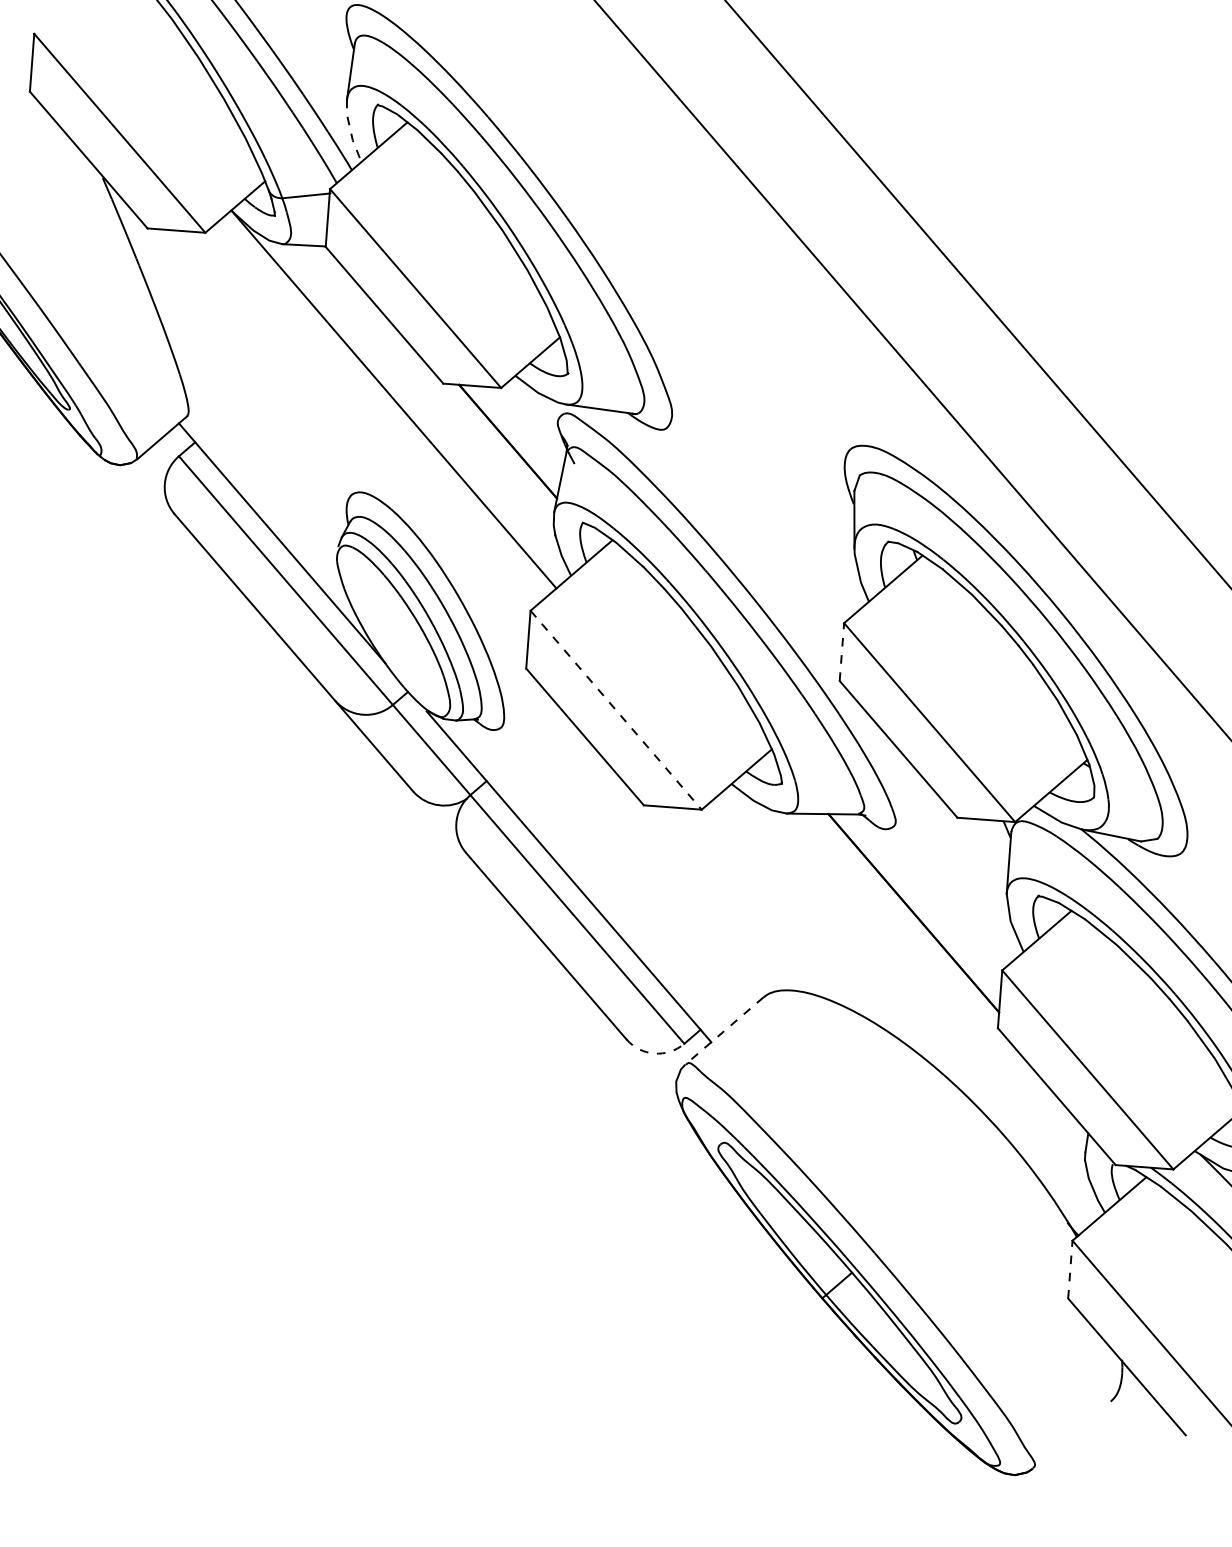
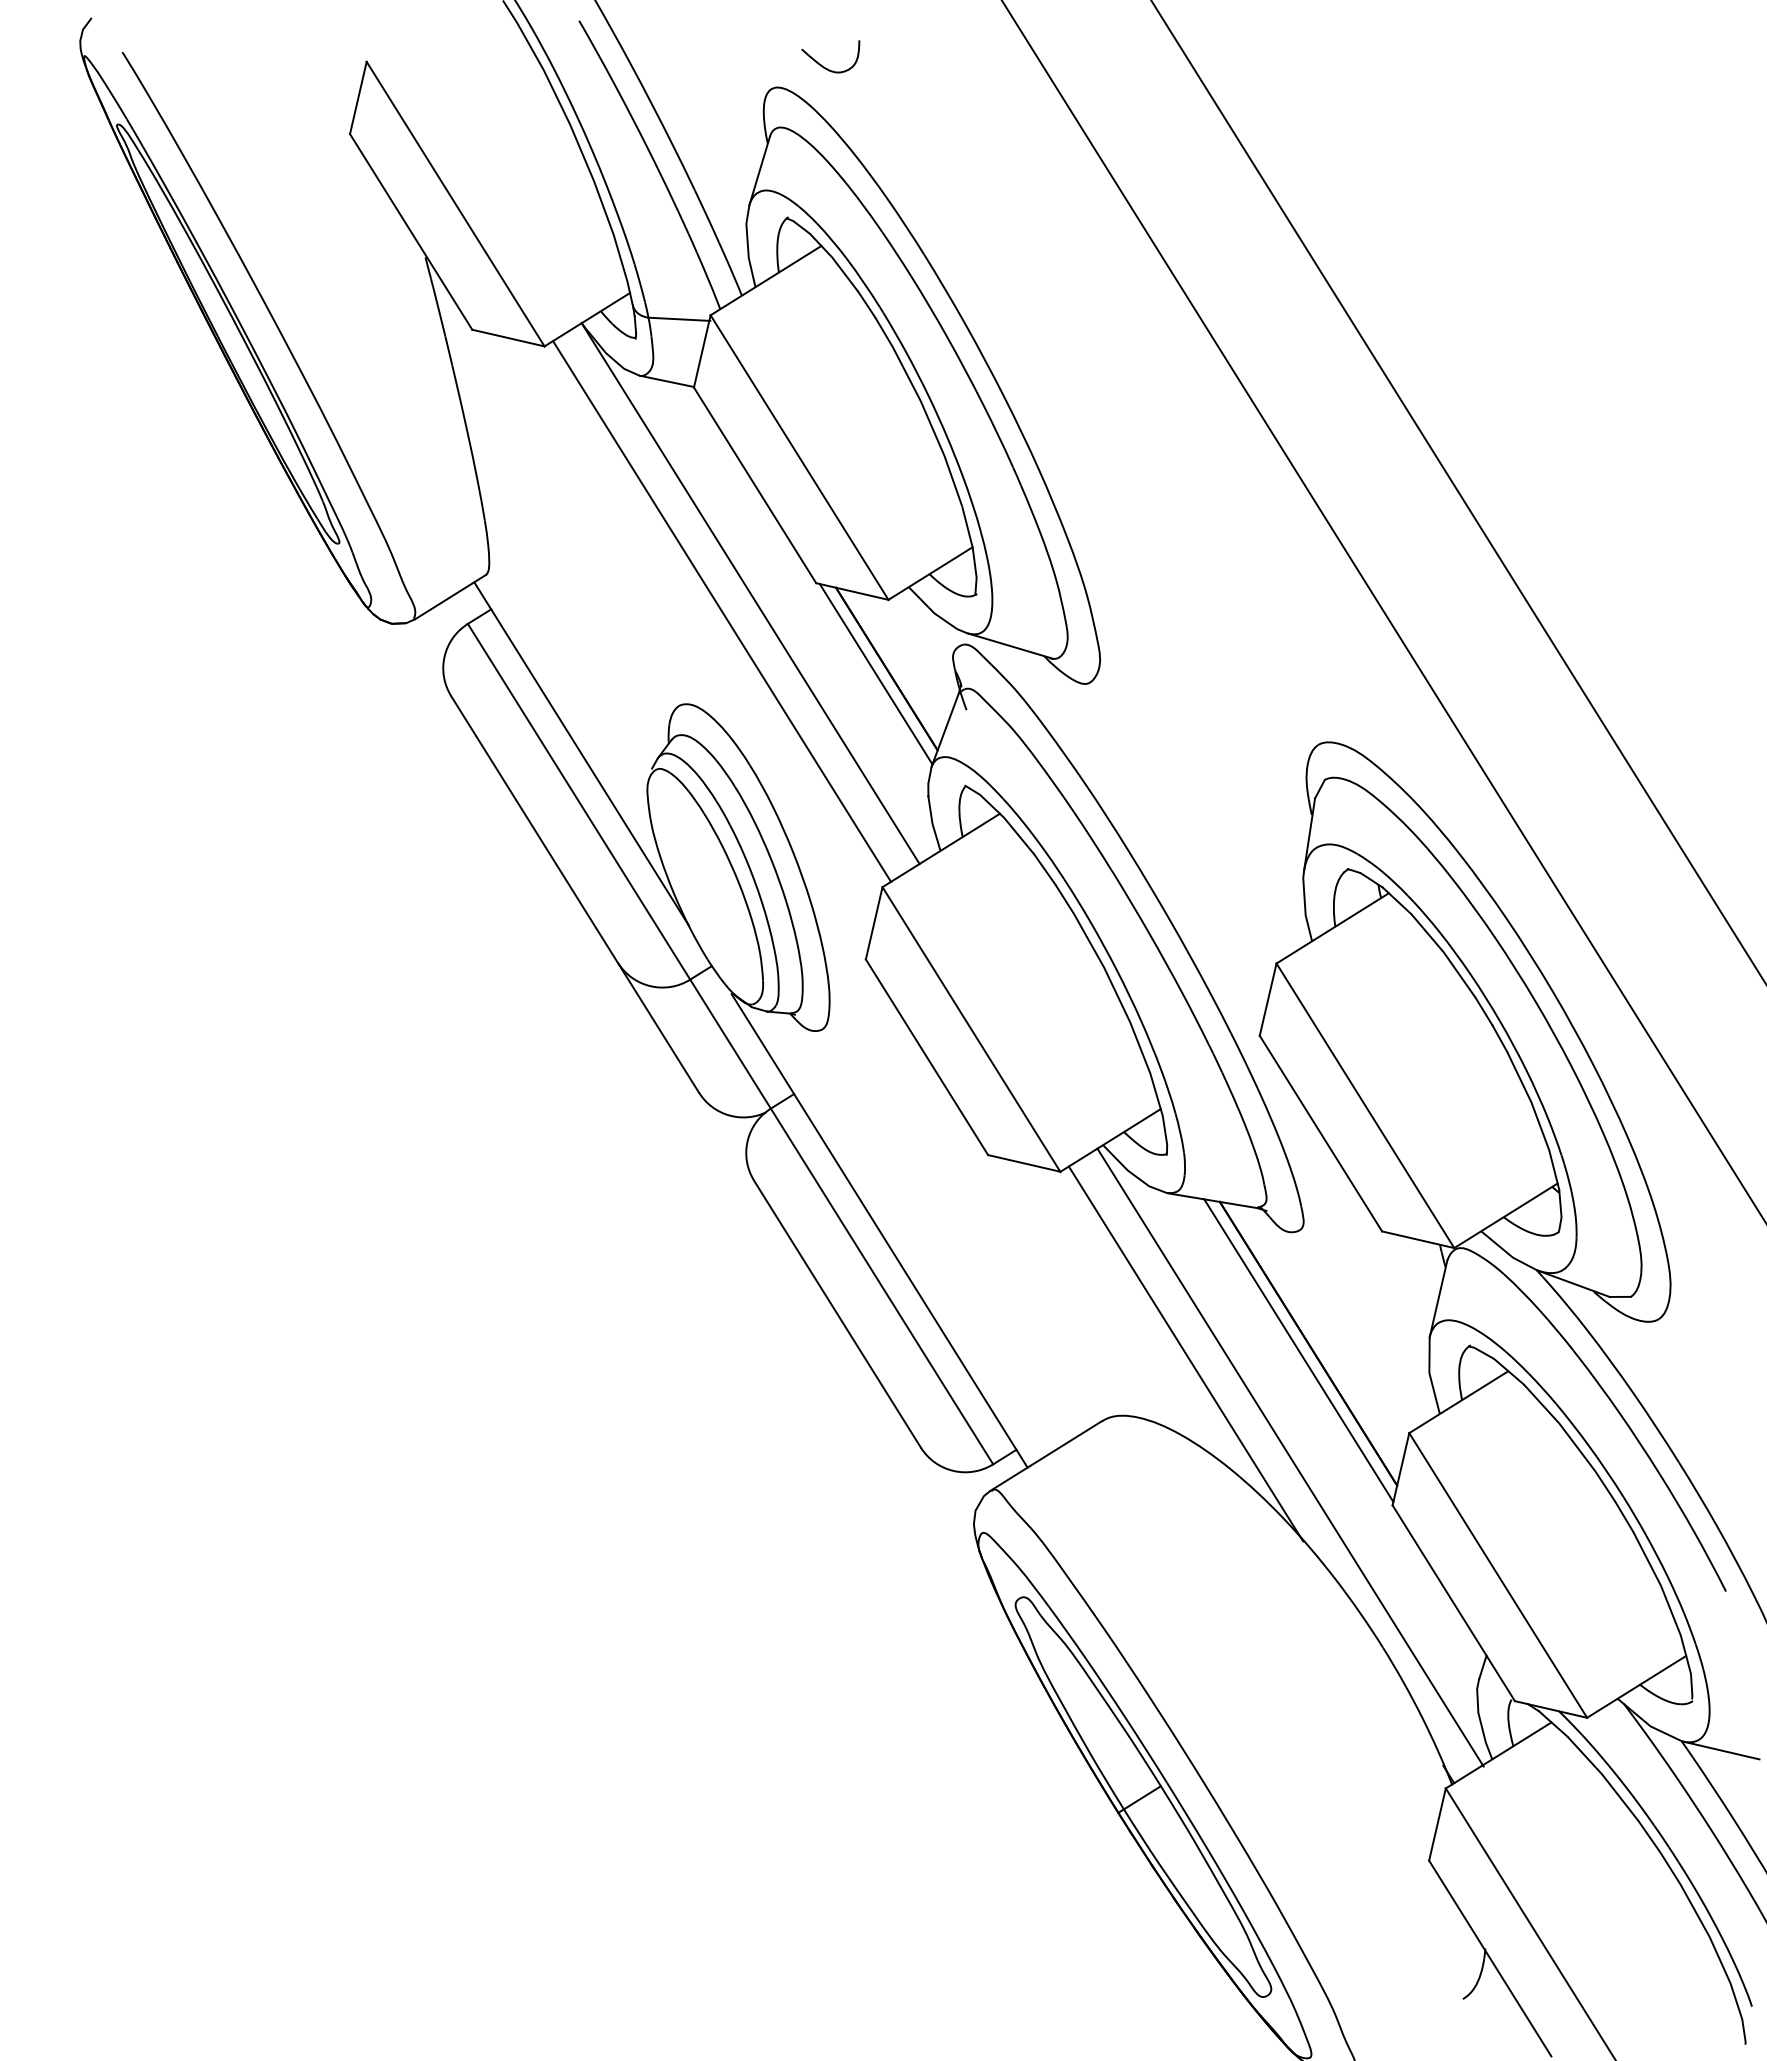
line: (350, 131) -> (747, 246), dashed -> solid
line: (374, 416) -> (722, 611), added
line: (499, 446) -> (875, 673), added
line: (842, 651) -> (1268, 999), dashed -> solid
line: (616, 710) -> (971, 1029), dashed -> solid
line: (906, 919) -> (1298, 1350), added
line: (819, 935) -> (1185, 1353), added
line: (913, 1003) -> (1290, 1457), added
line: (724, 1030) -> (1046, 1455), dashed -> solid
arc: (654, 1053) -> (953, 1470), dashed -> solid
line: (1070, 1269) -> (1437, 1824), dashed -> solid

